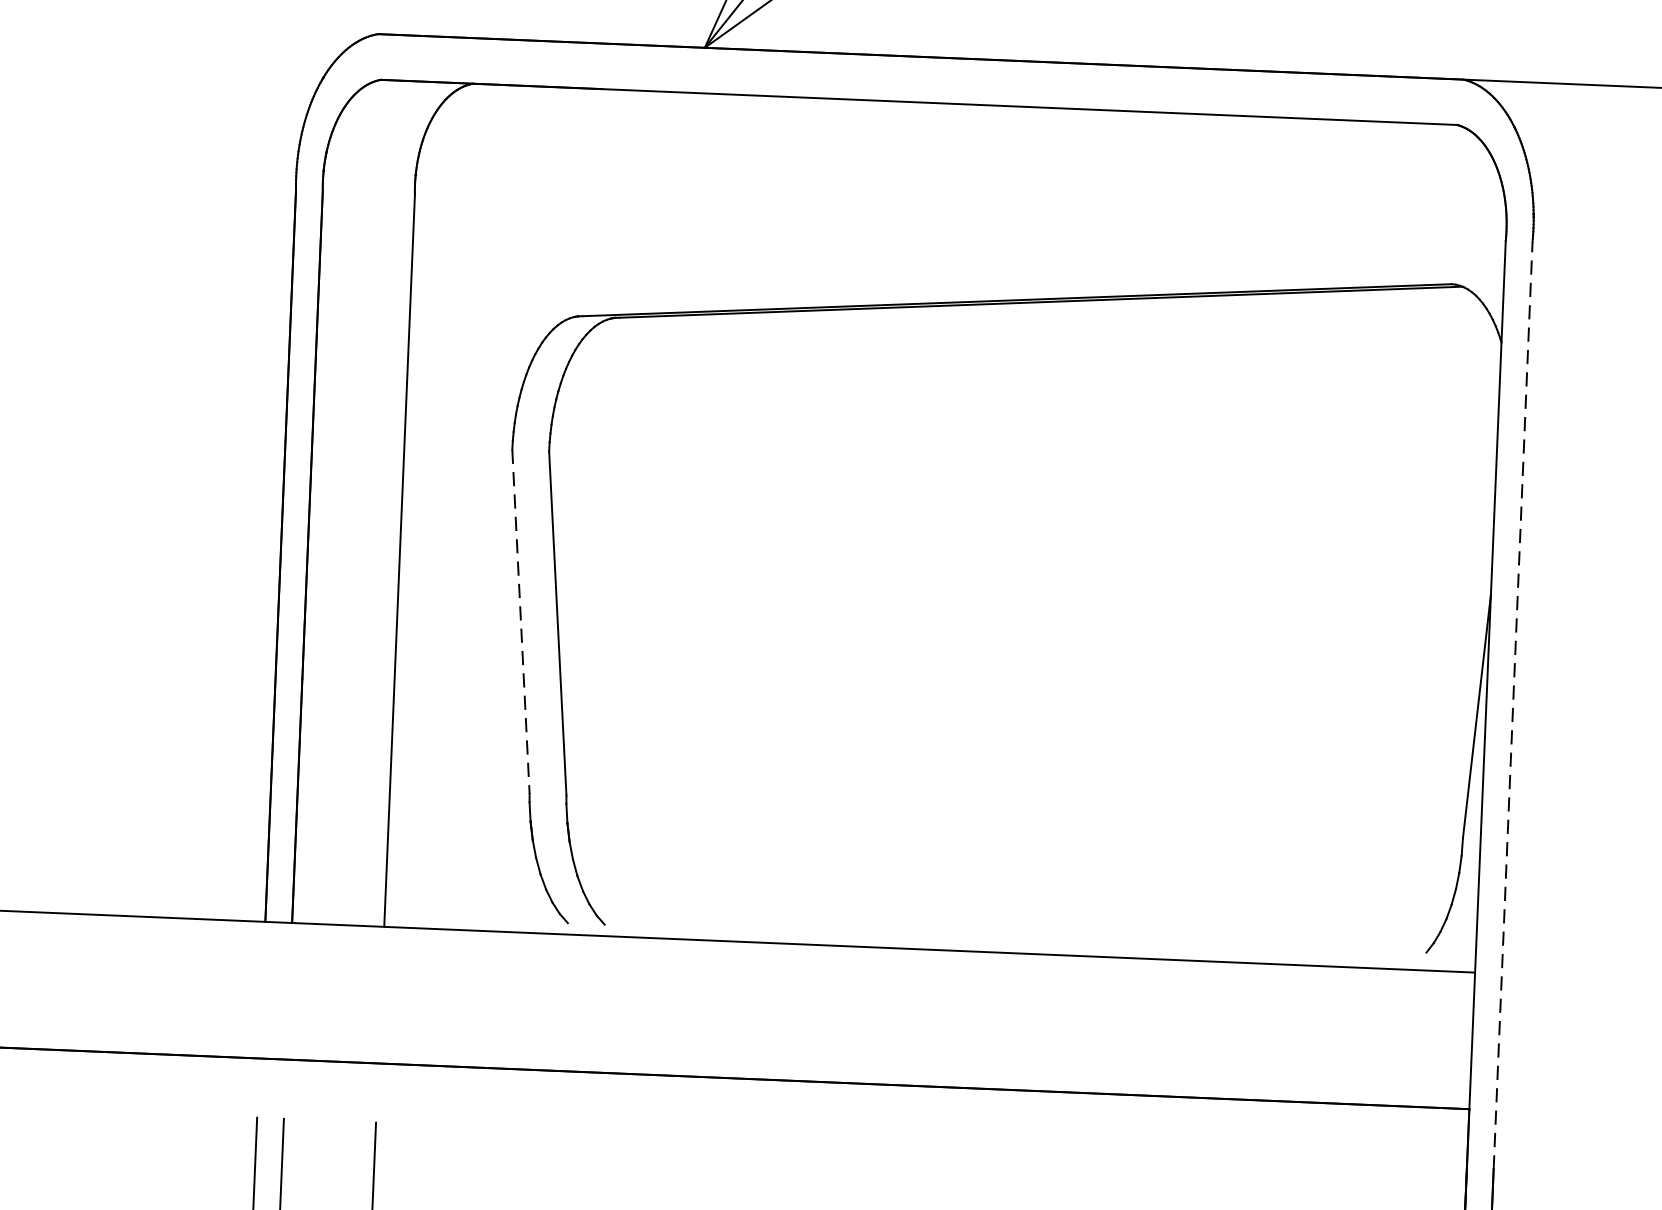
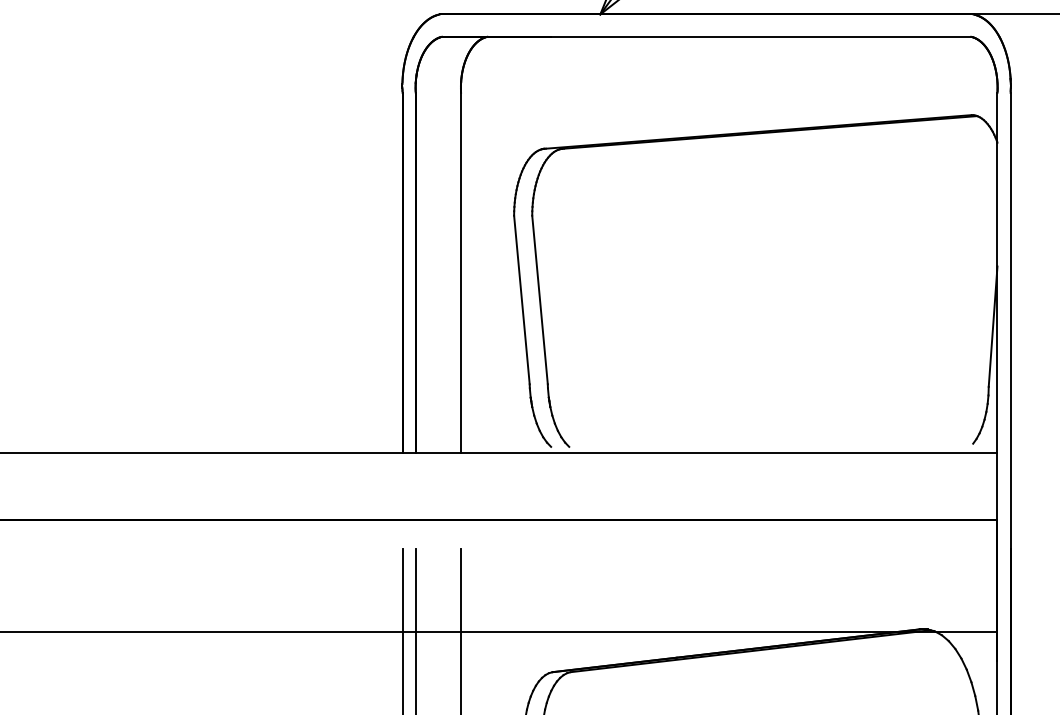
line: (520, 622) -> (521, 300), dashed -> solid
line: (1512, 705) -> (1010, 320), dashed -> solid

